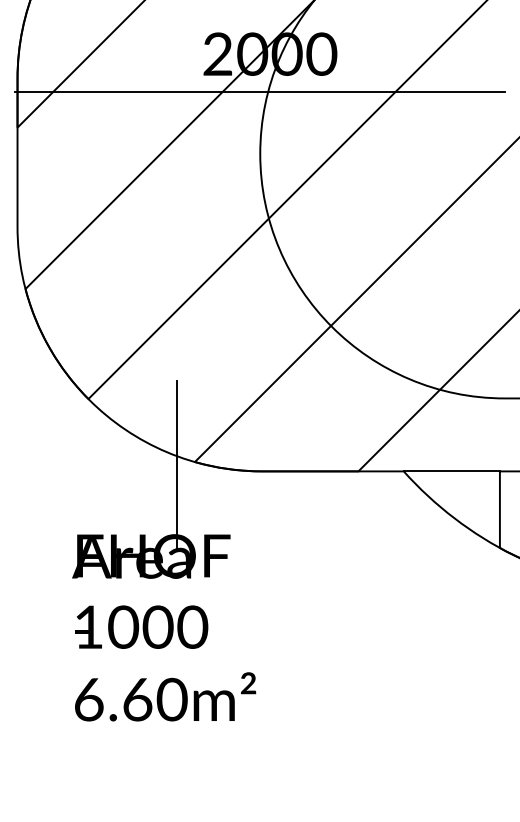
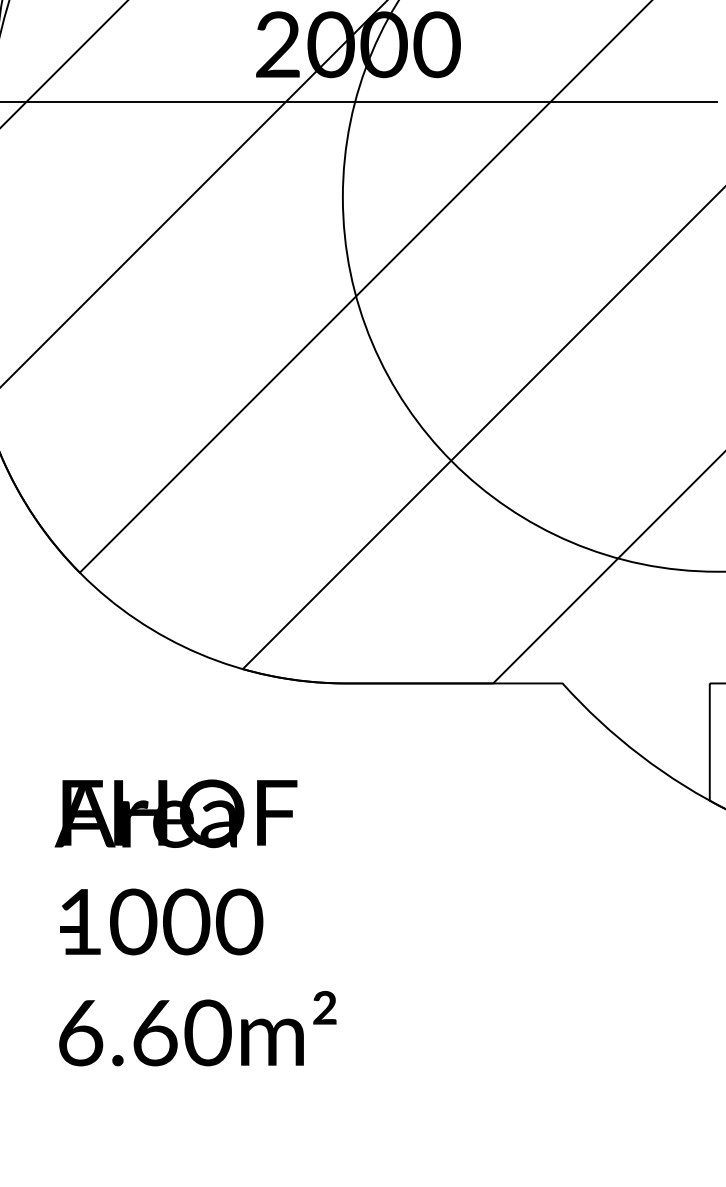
line: (176, 465) -> (214, 674), removed
line: (451, 471) -> (635, 683), removed

